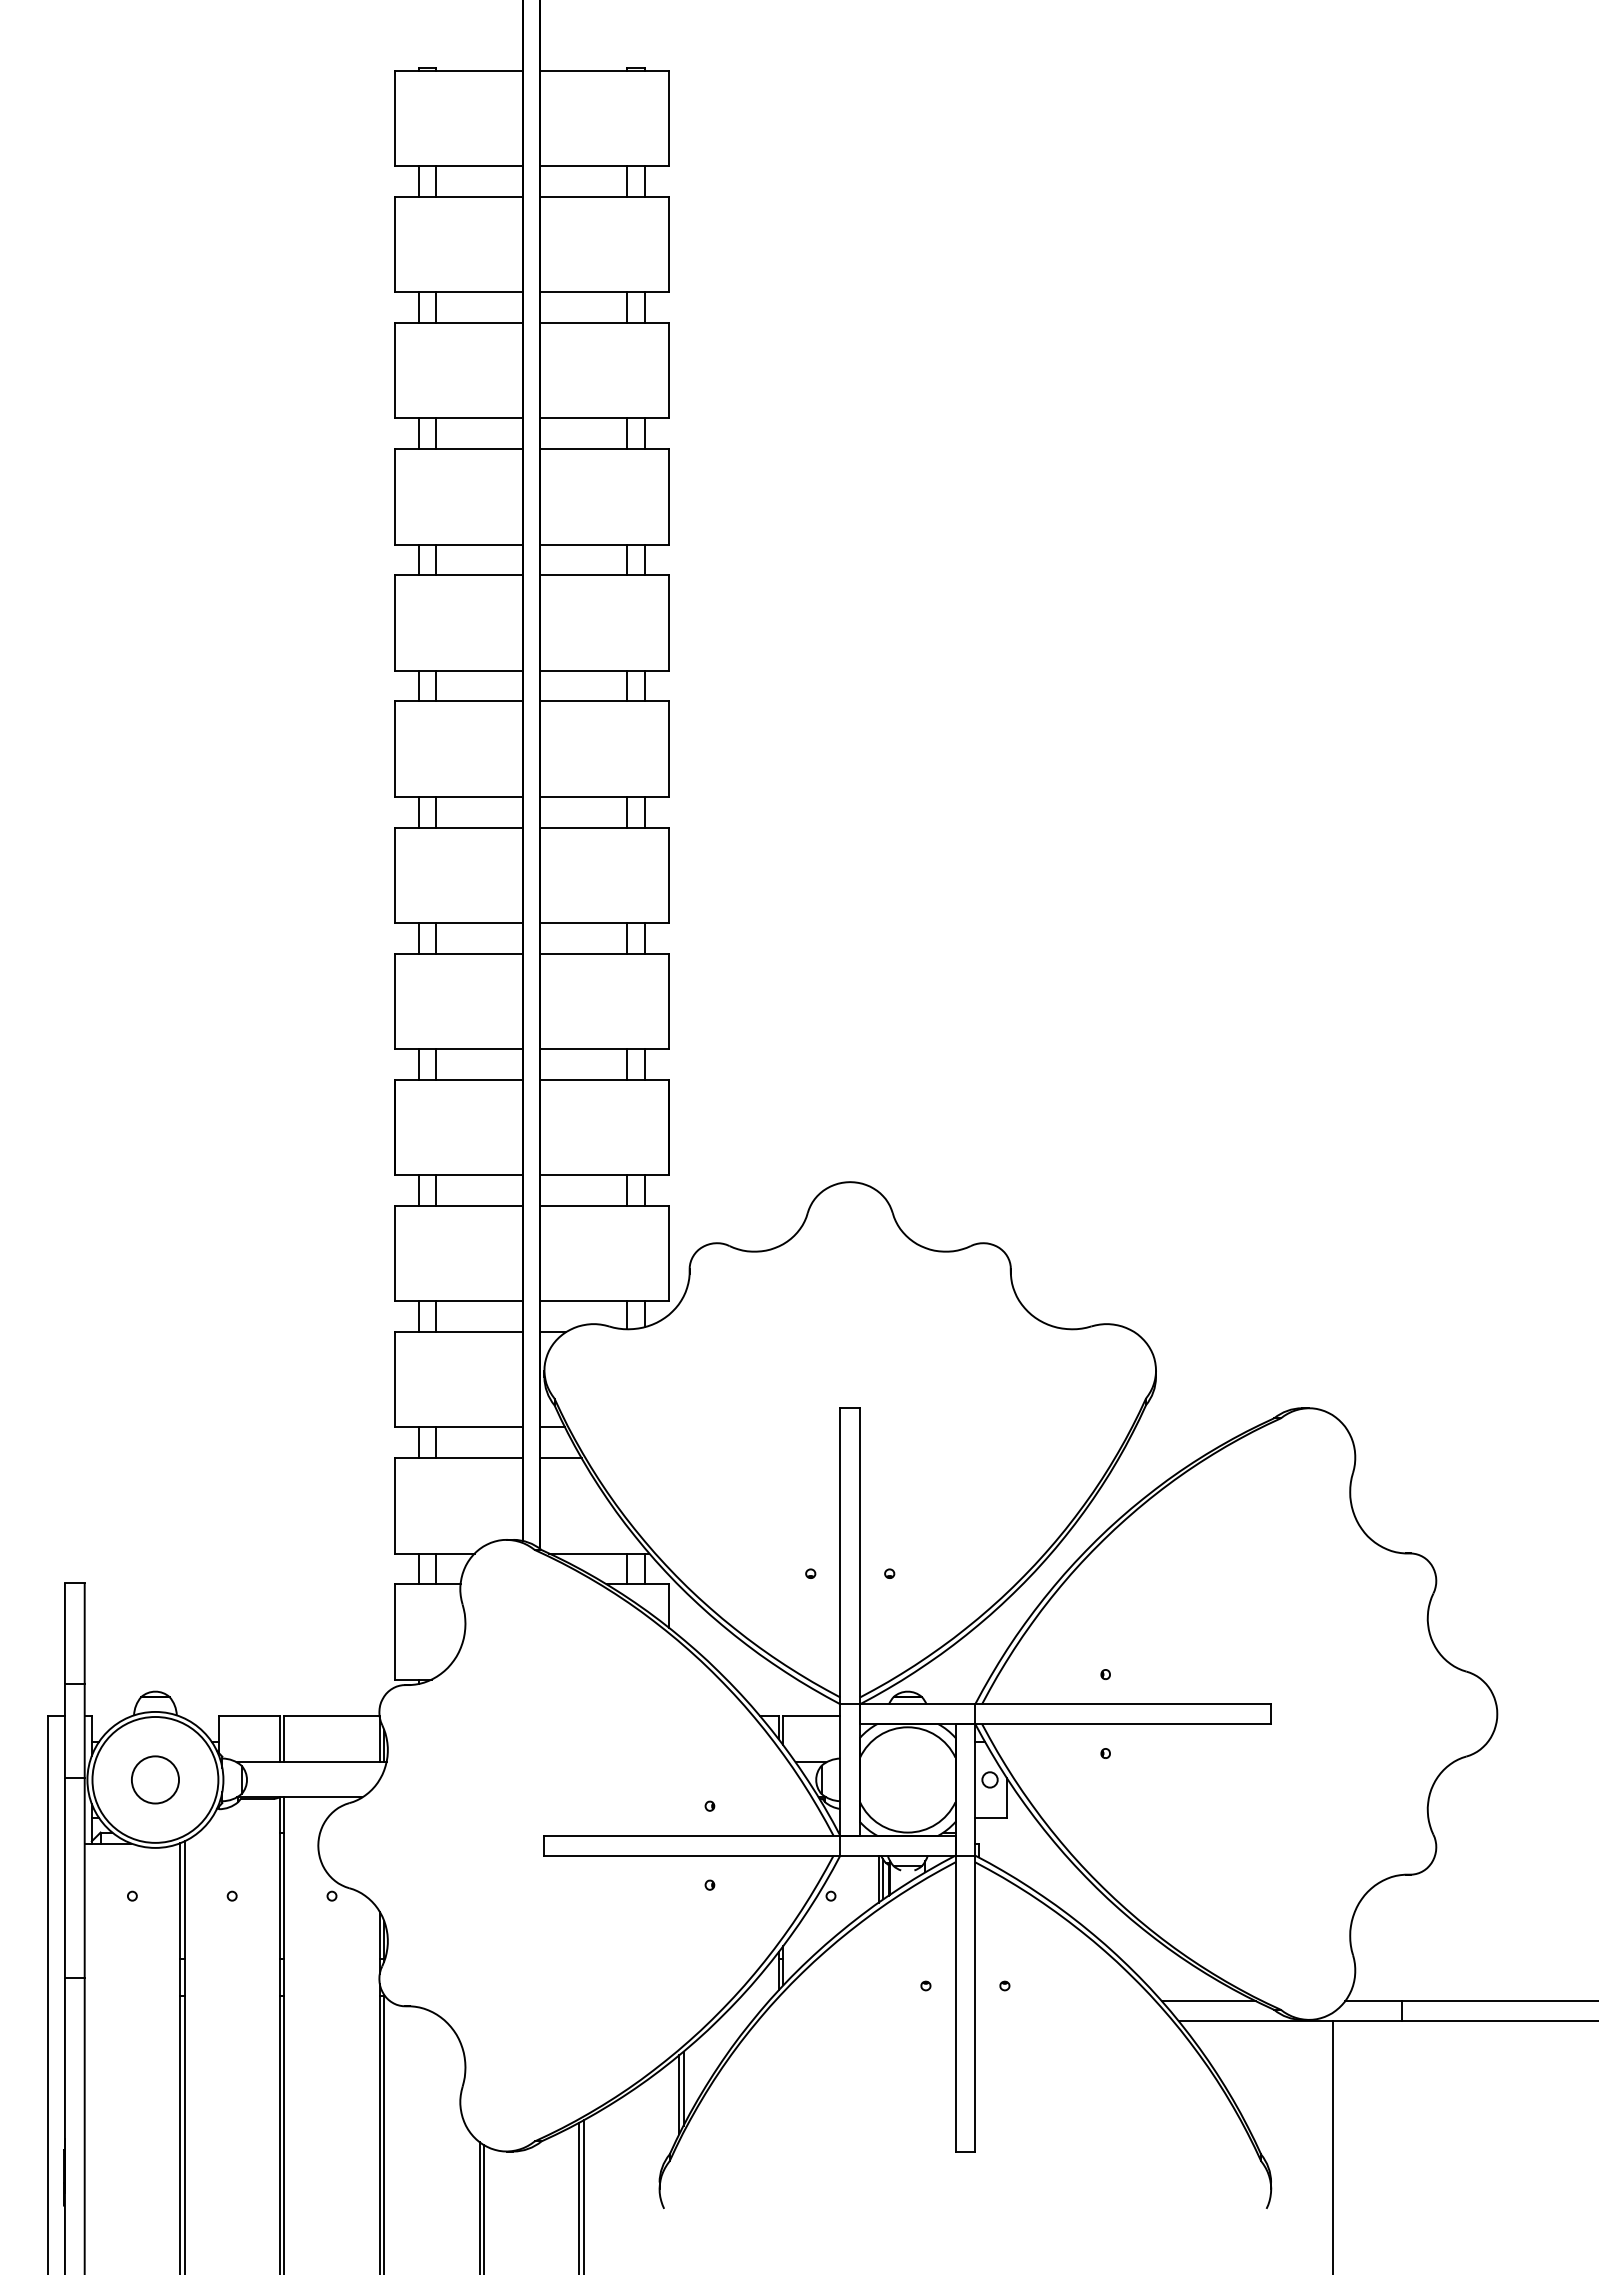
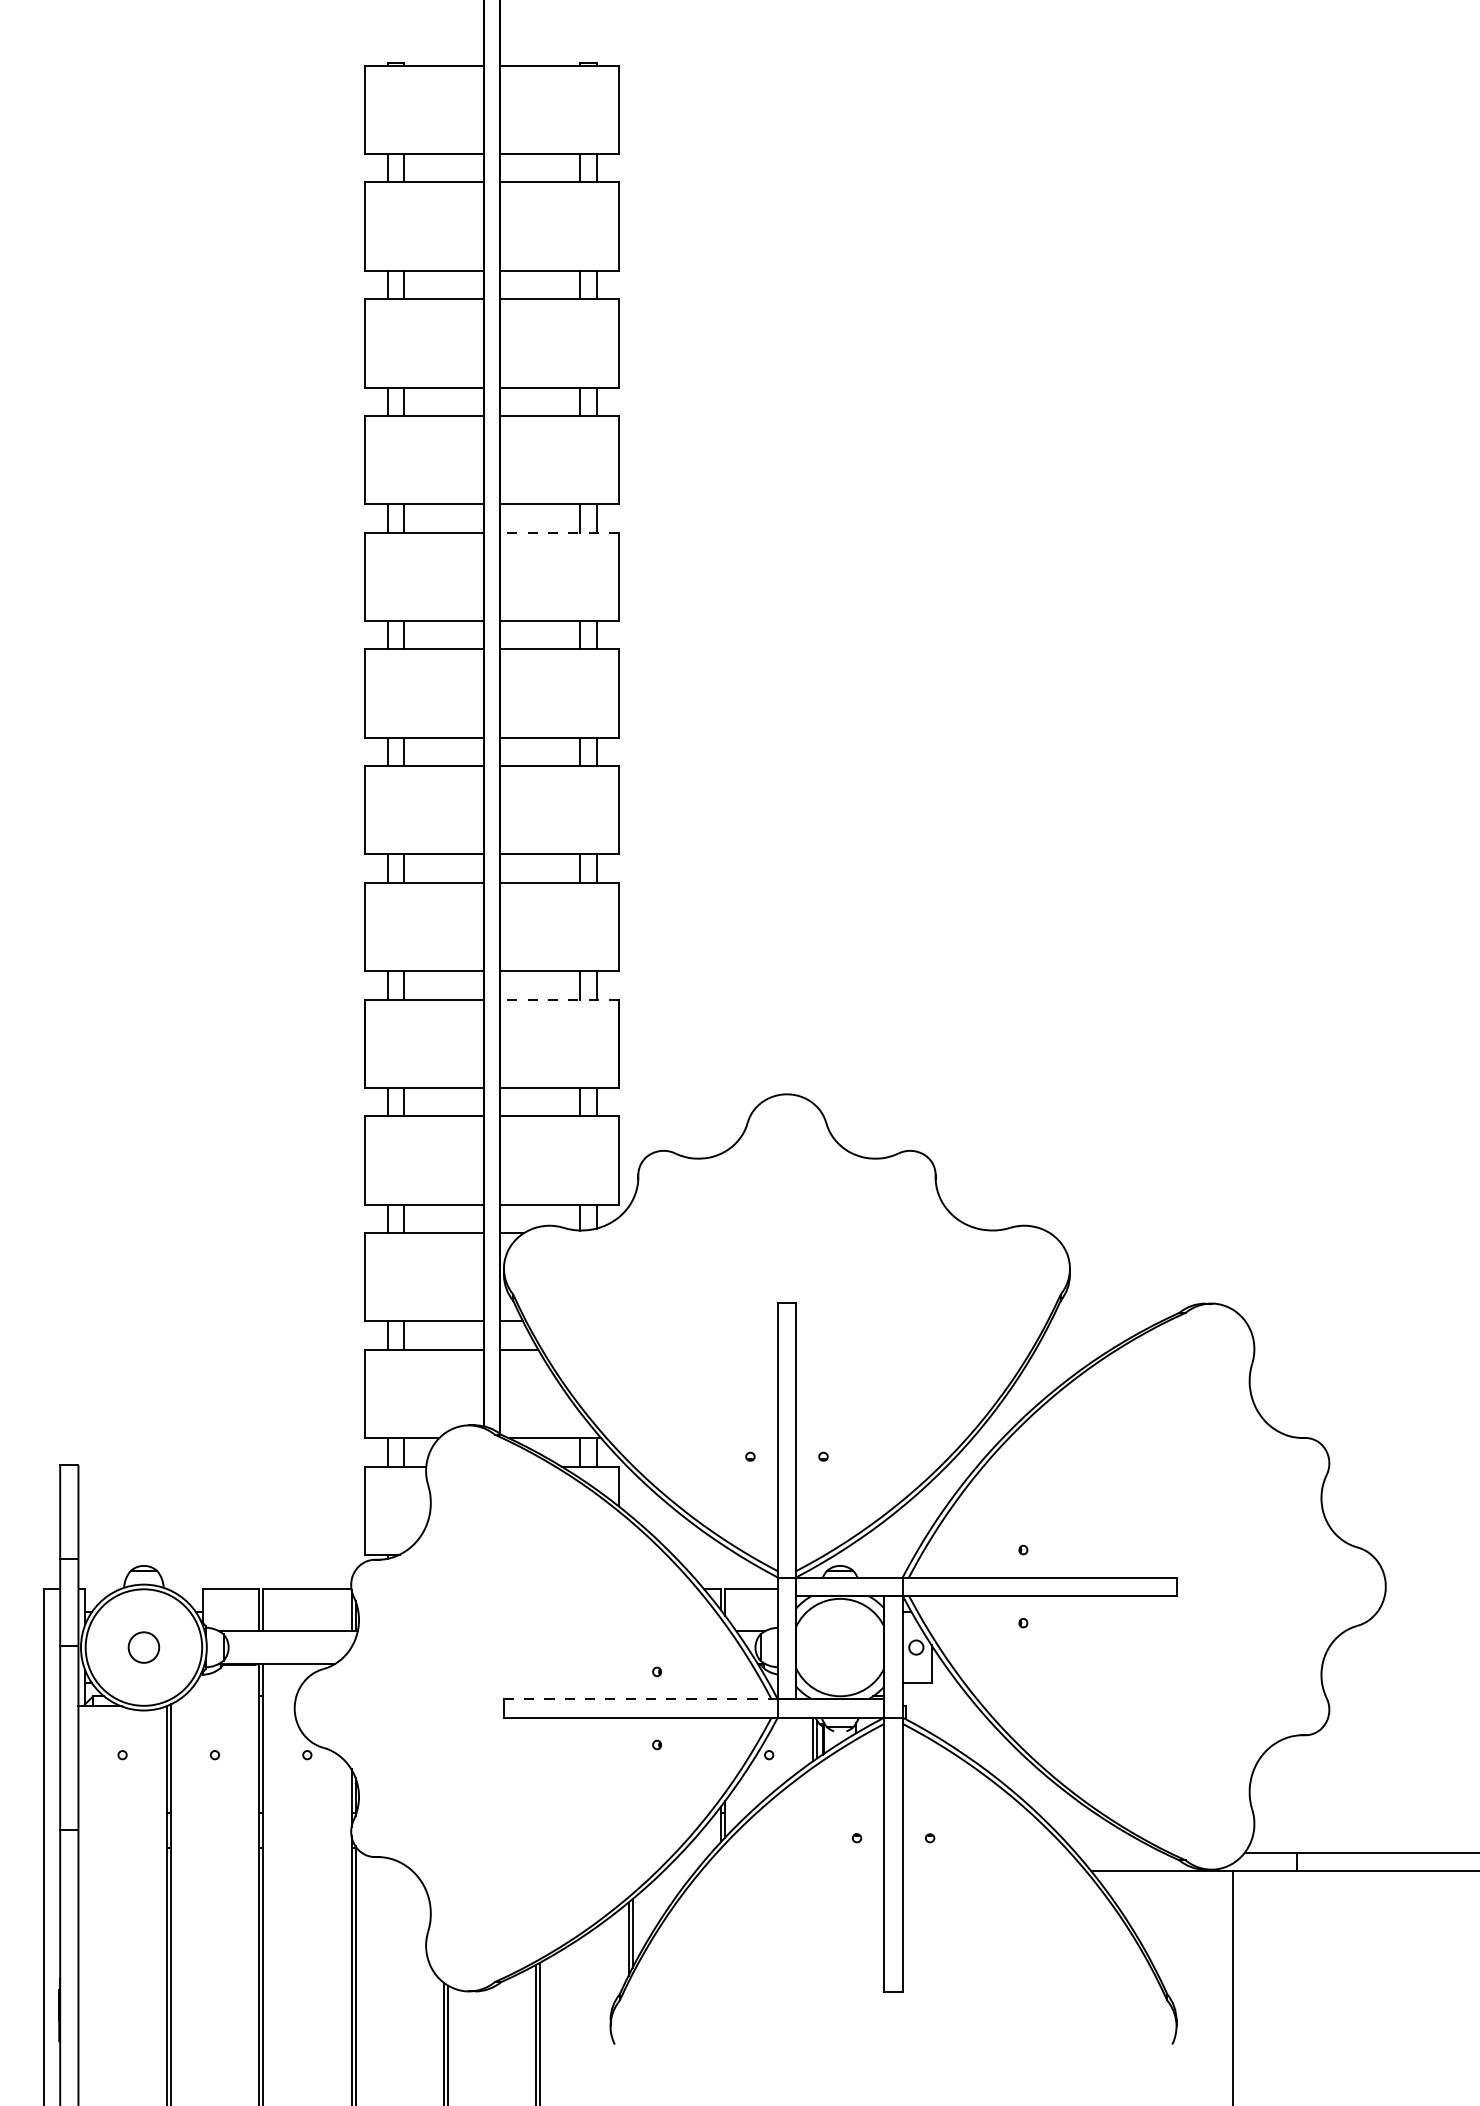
line: (604, 575) -> (559, 532), solid -> dashed
line: (604, 1079) -> (559, 999), solid -> dashed
circle: (155, 1779) -> (143, 1647), size x0.7
line: (691, 1835) -> (640, 1698), solid -> dashed
line: (1209, 2001) -> (1119, 1852), removed

